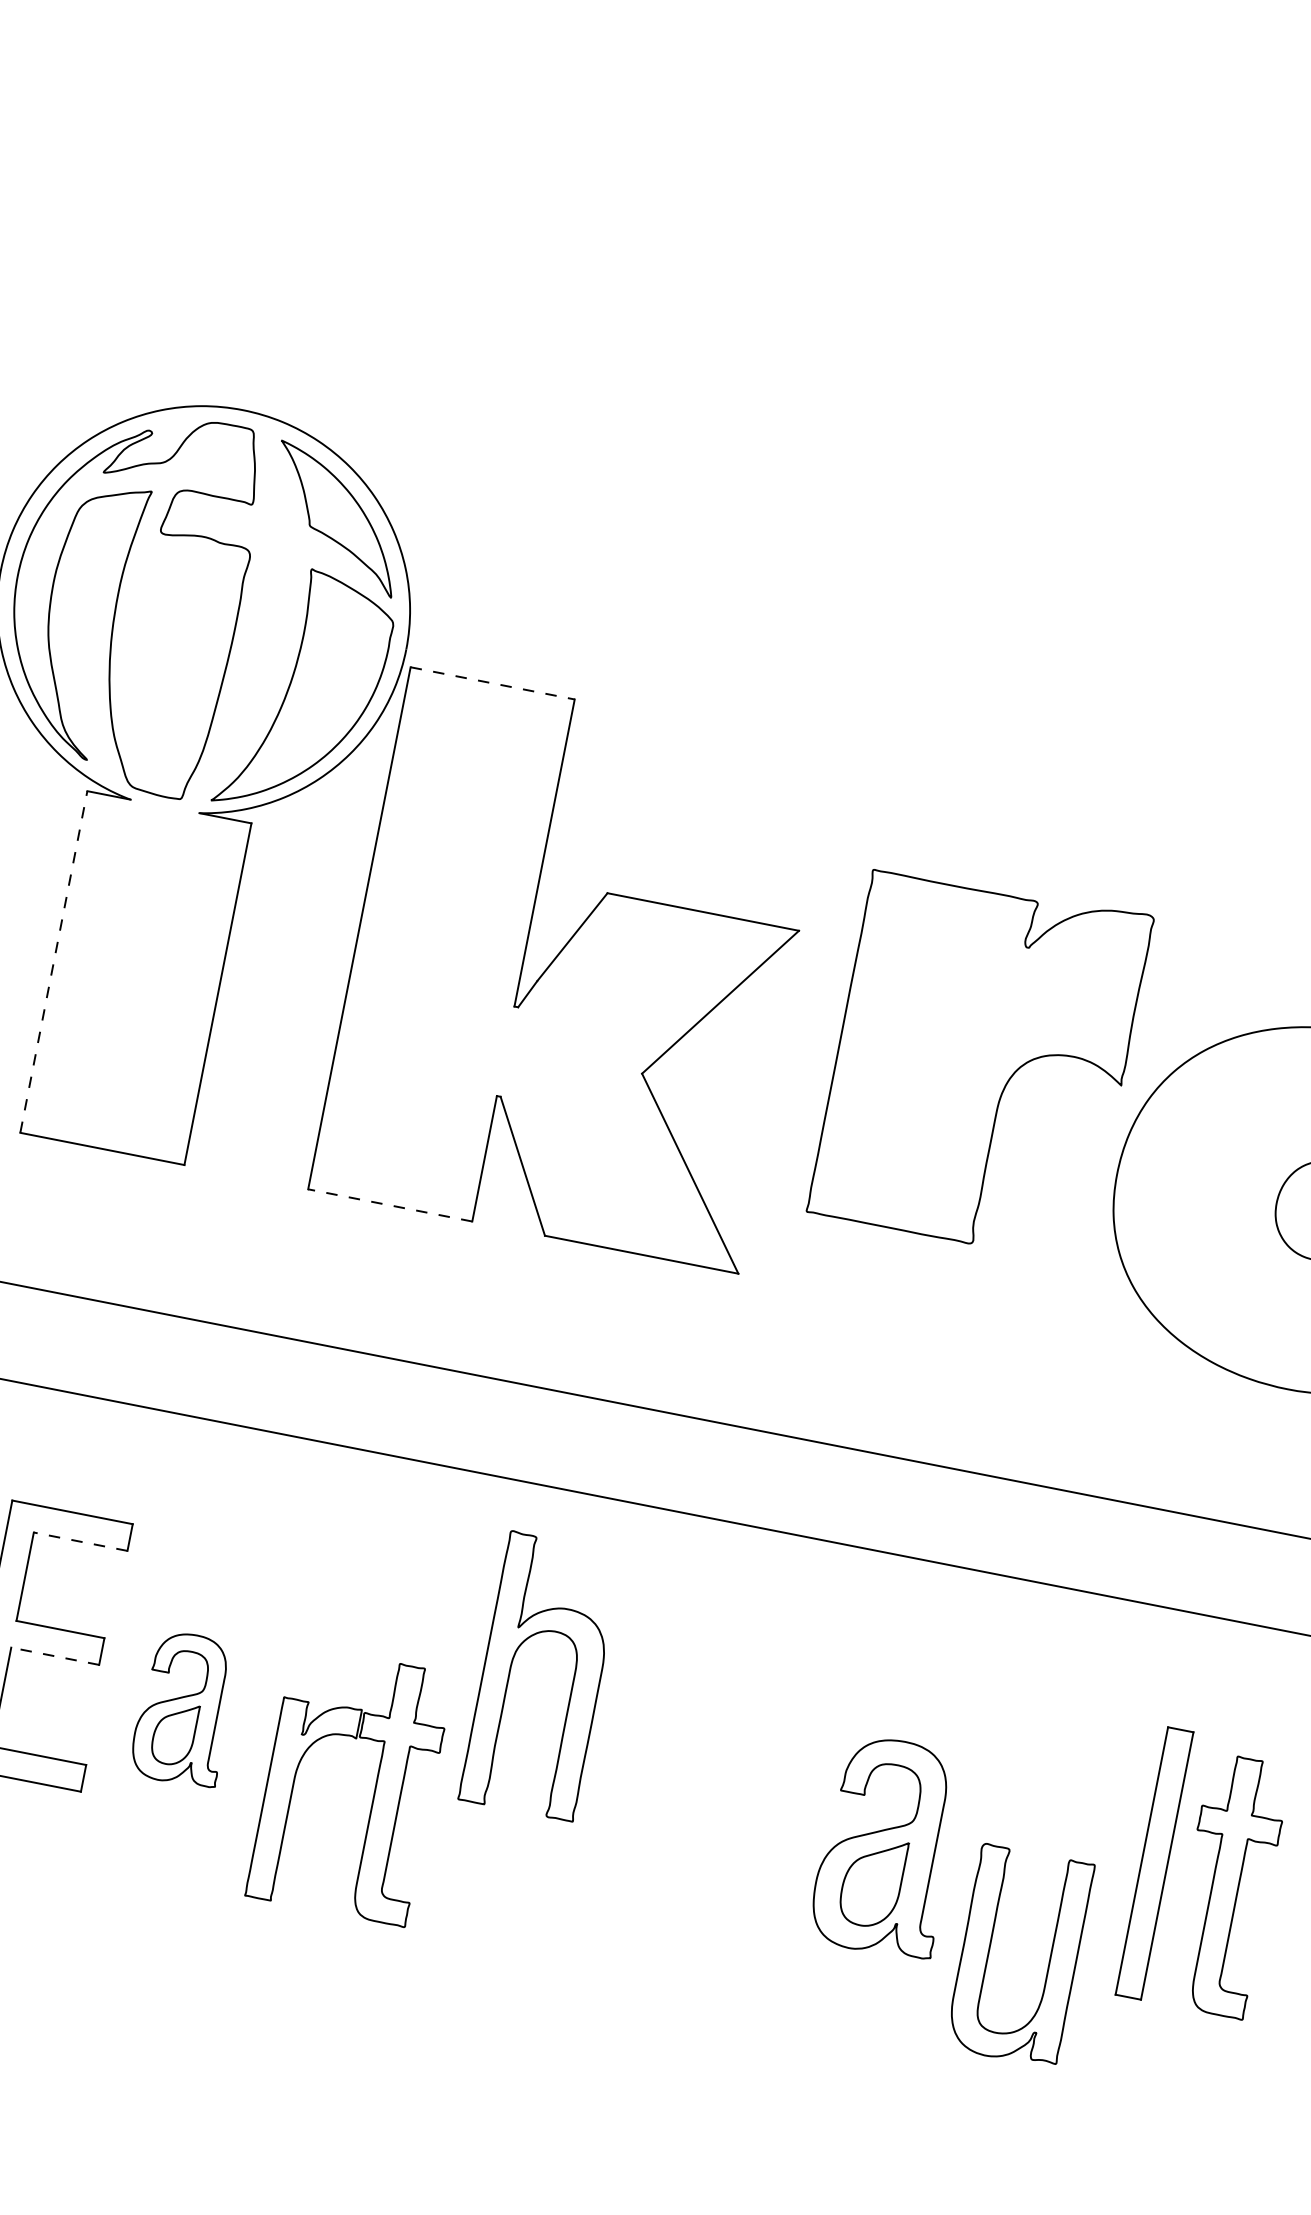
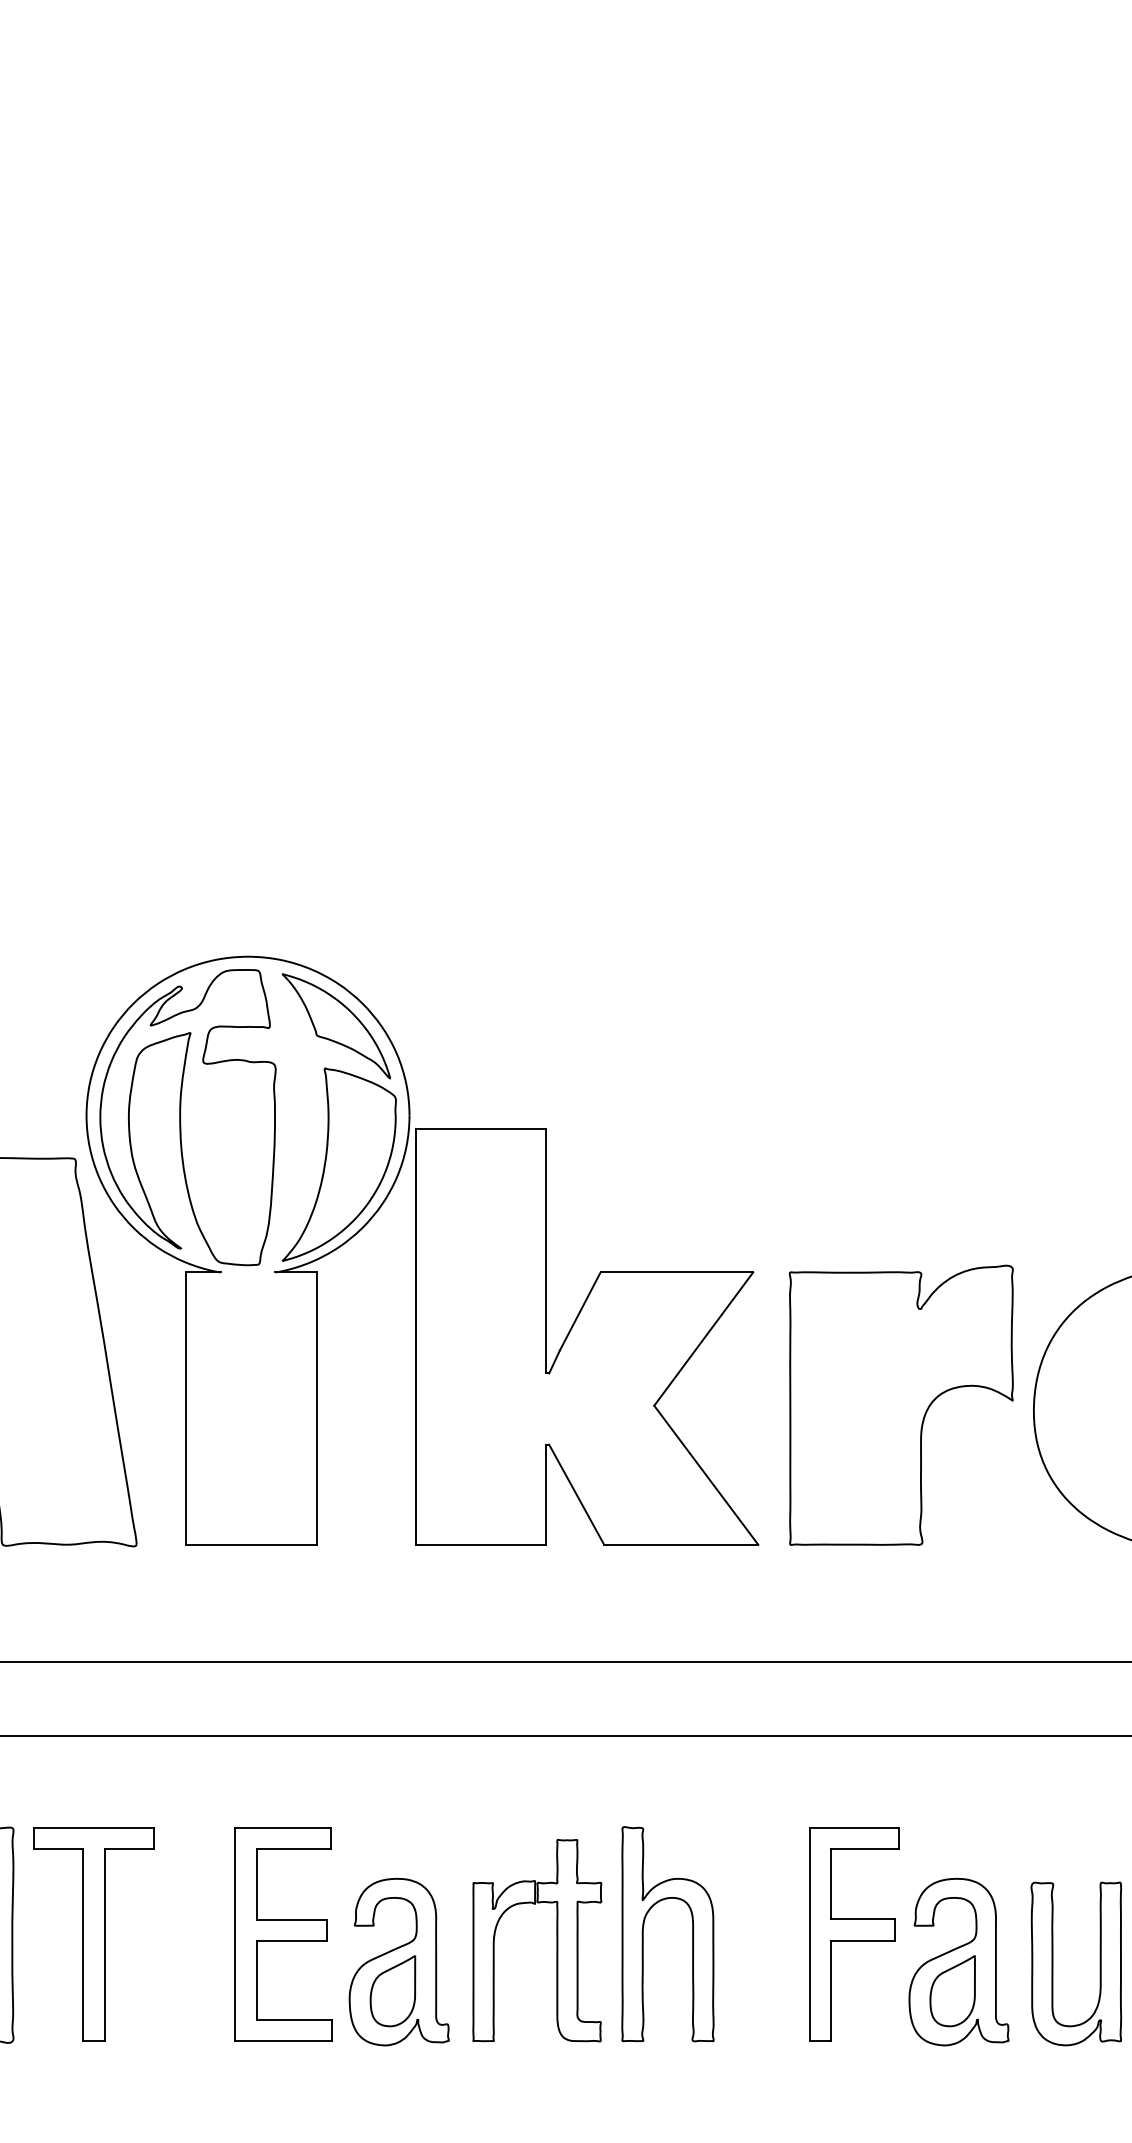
line: (493, 683) -> (481, 1128), dashed -> solid
line: (54, 961) -> (186, 1408), dashed -> solid
part: (979, 1062) -> (900, 1404), moved
line: (389, 1205) -> (480, 1544), dashed -> solid
line: (80, 1541) -> (293, 1849), dashed -> solid
line: (54, 1656) -> (291, 1941), dashed -> solid
part: (510, 1670) -> (643, 1934), moved
part: (184, 1708) -> (398, 1961), size x1.43
part: (763, 1786) -> (854, 1934), added
part: (374, 1789) -> (556, 1940), moved
part: (990, 1949) -> (1053, 1963), moved

